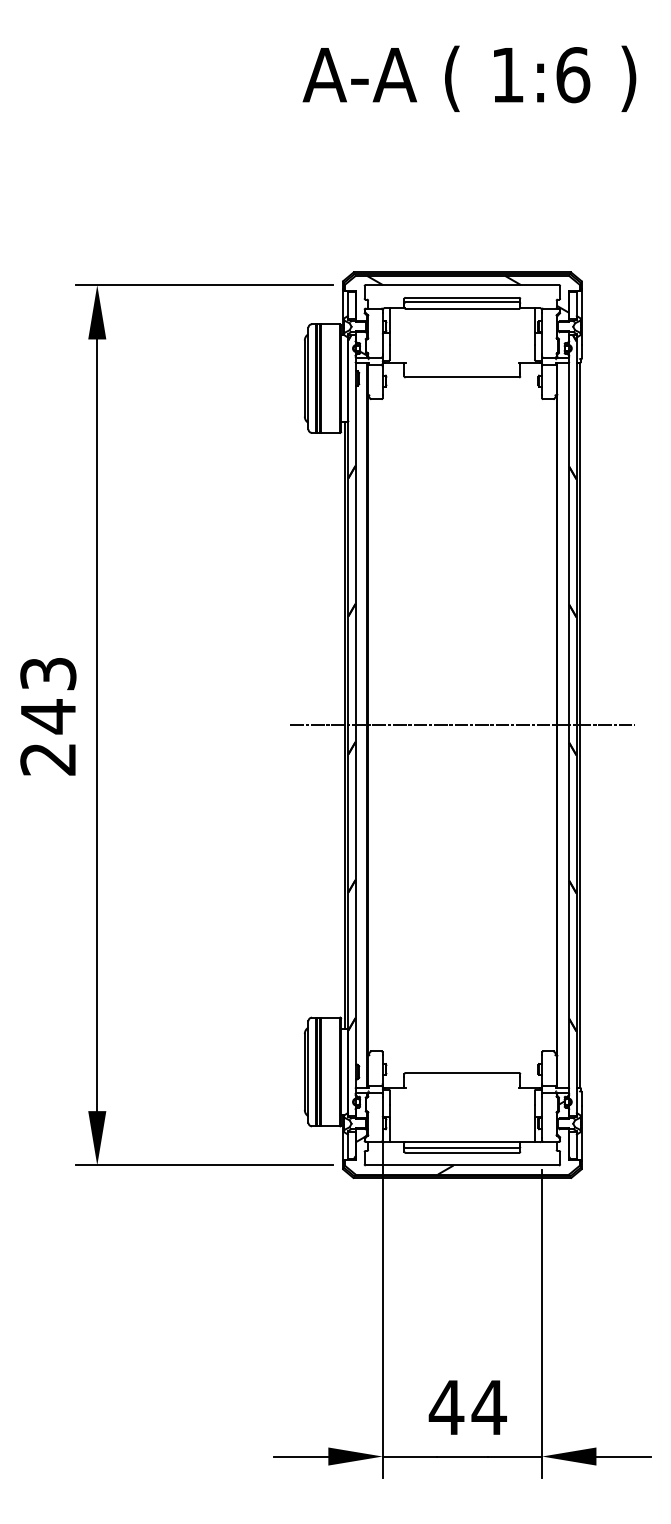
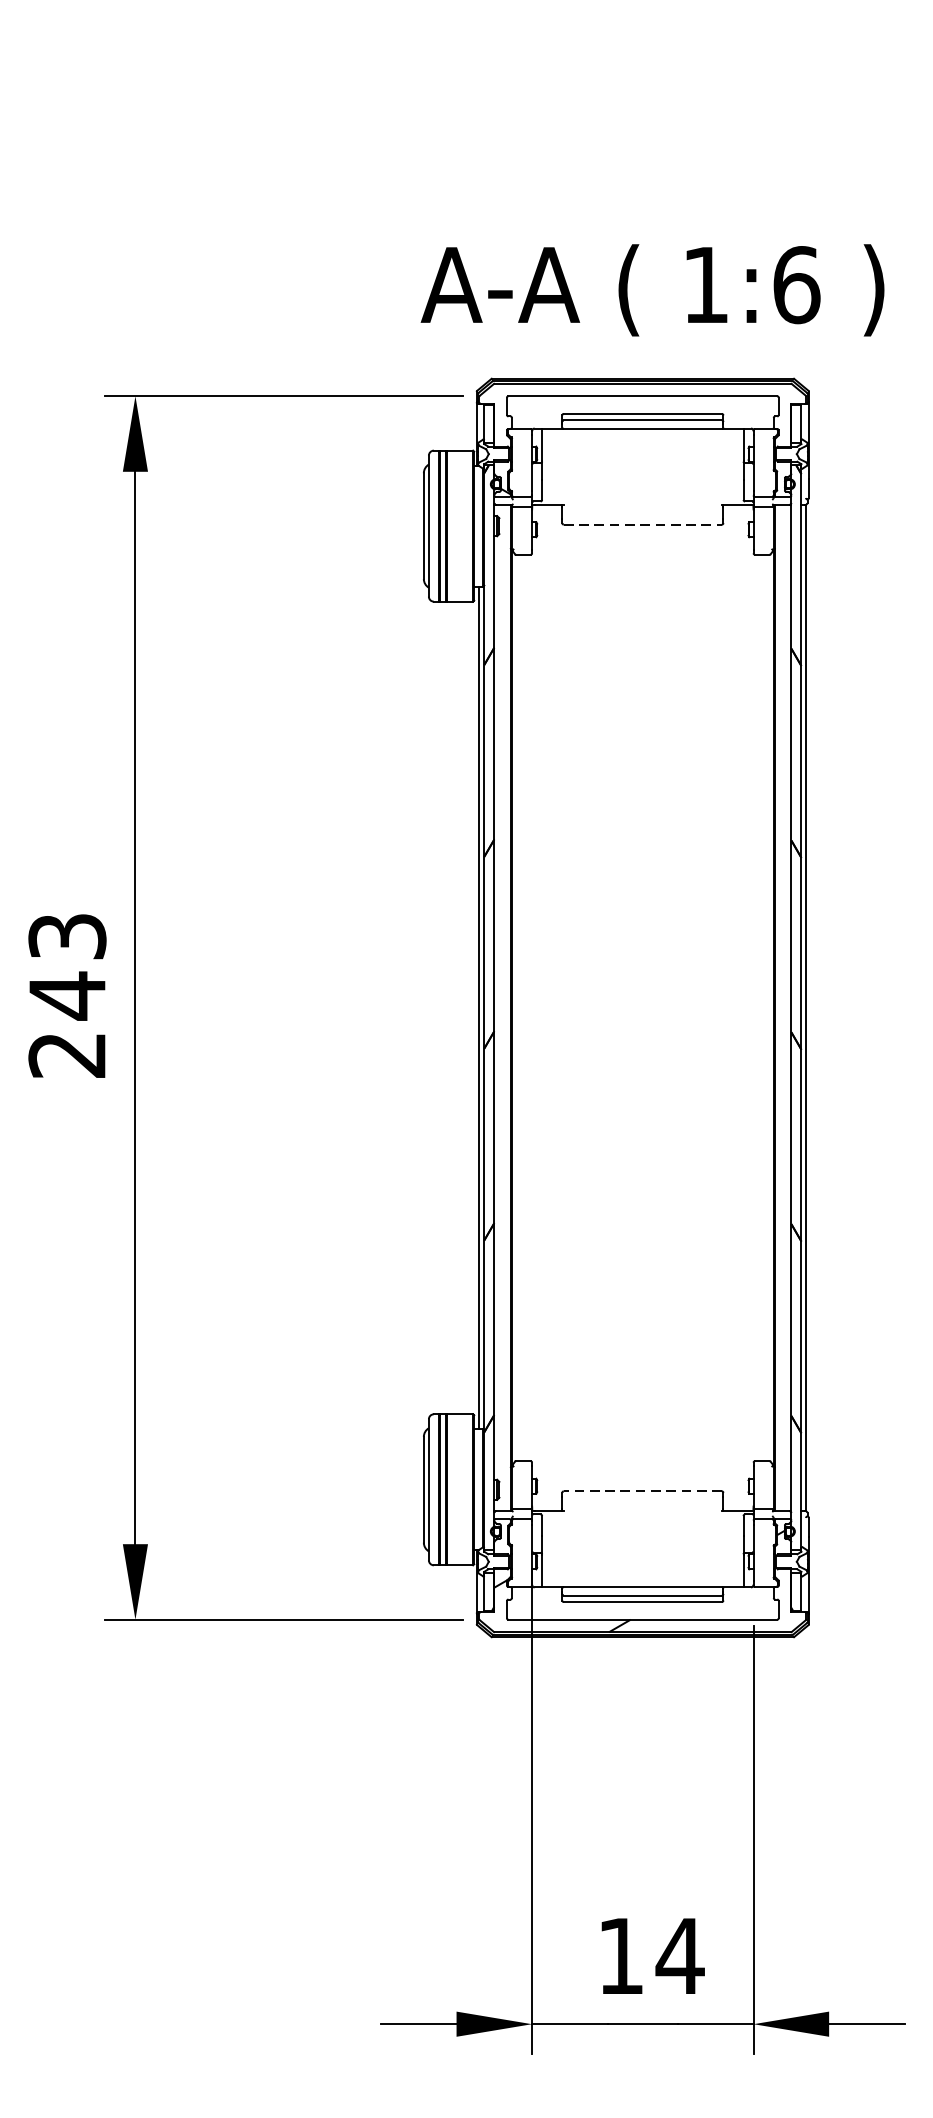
text: (469, 78) -> (652, 289), moved
hatch: (468, 294) -> (651, 409), removed
line: (462, 377) -> (642, 524), solid -> dashed
line: (462, 725) -> (642, 1008), removed
line: (462, 1073) -> (642, 1491), solid -> dashed
text: (446, 1407) -> (620, 1956), 44 -> 14

